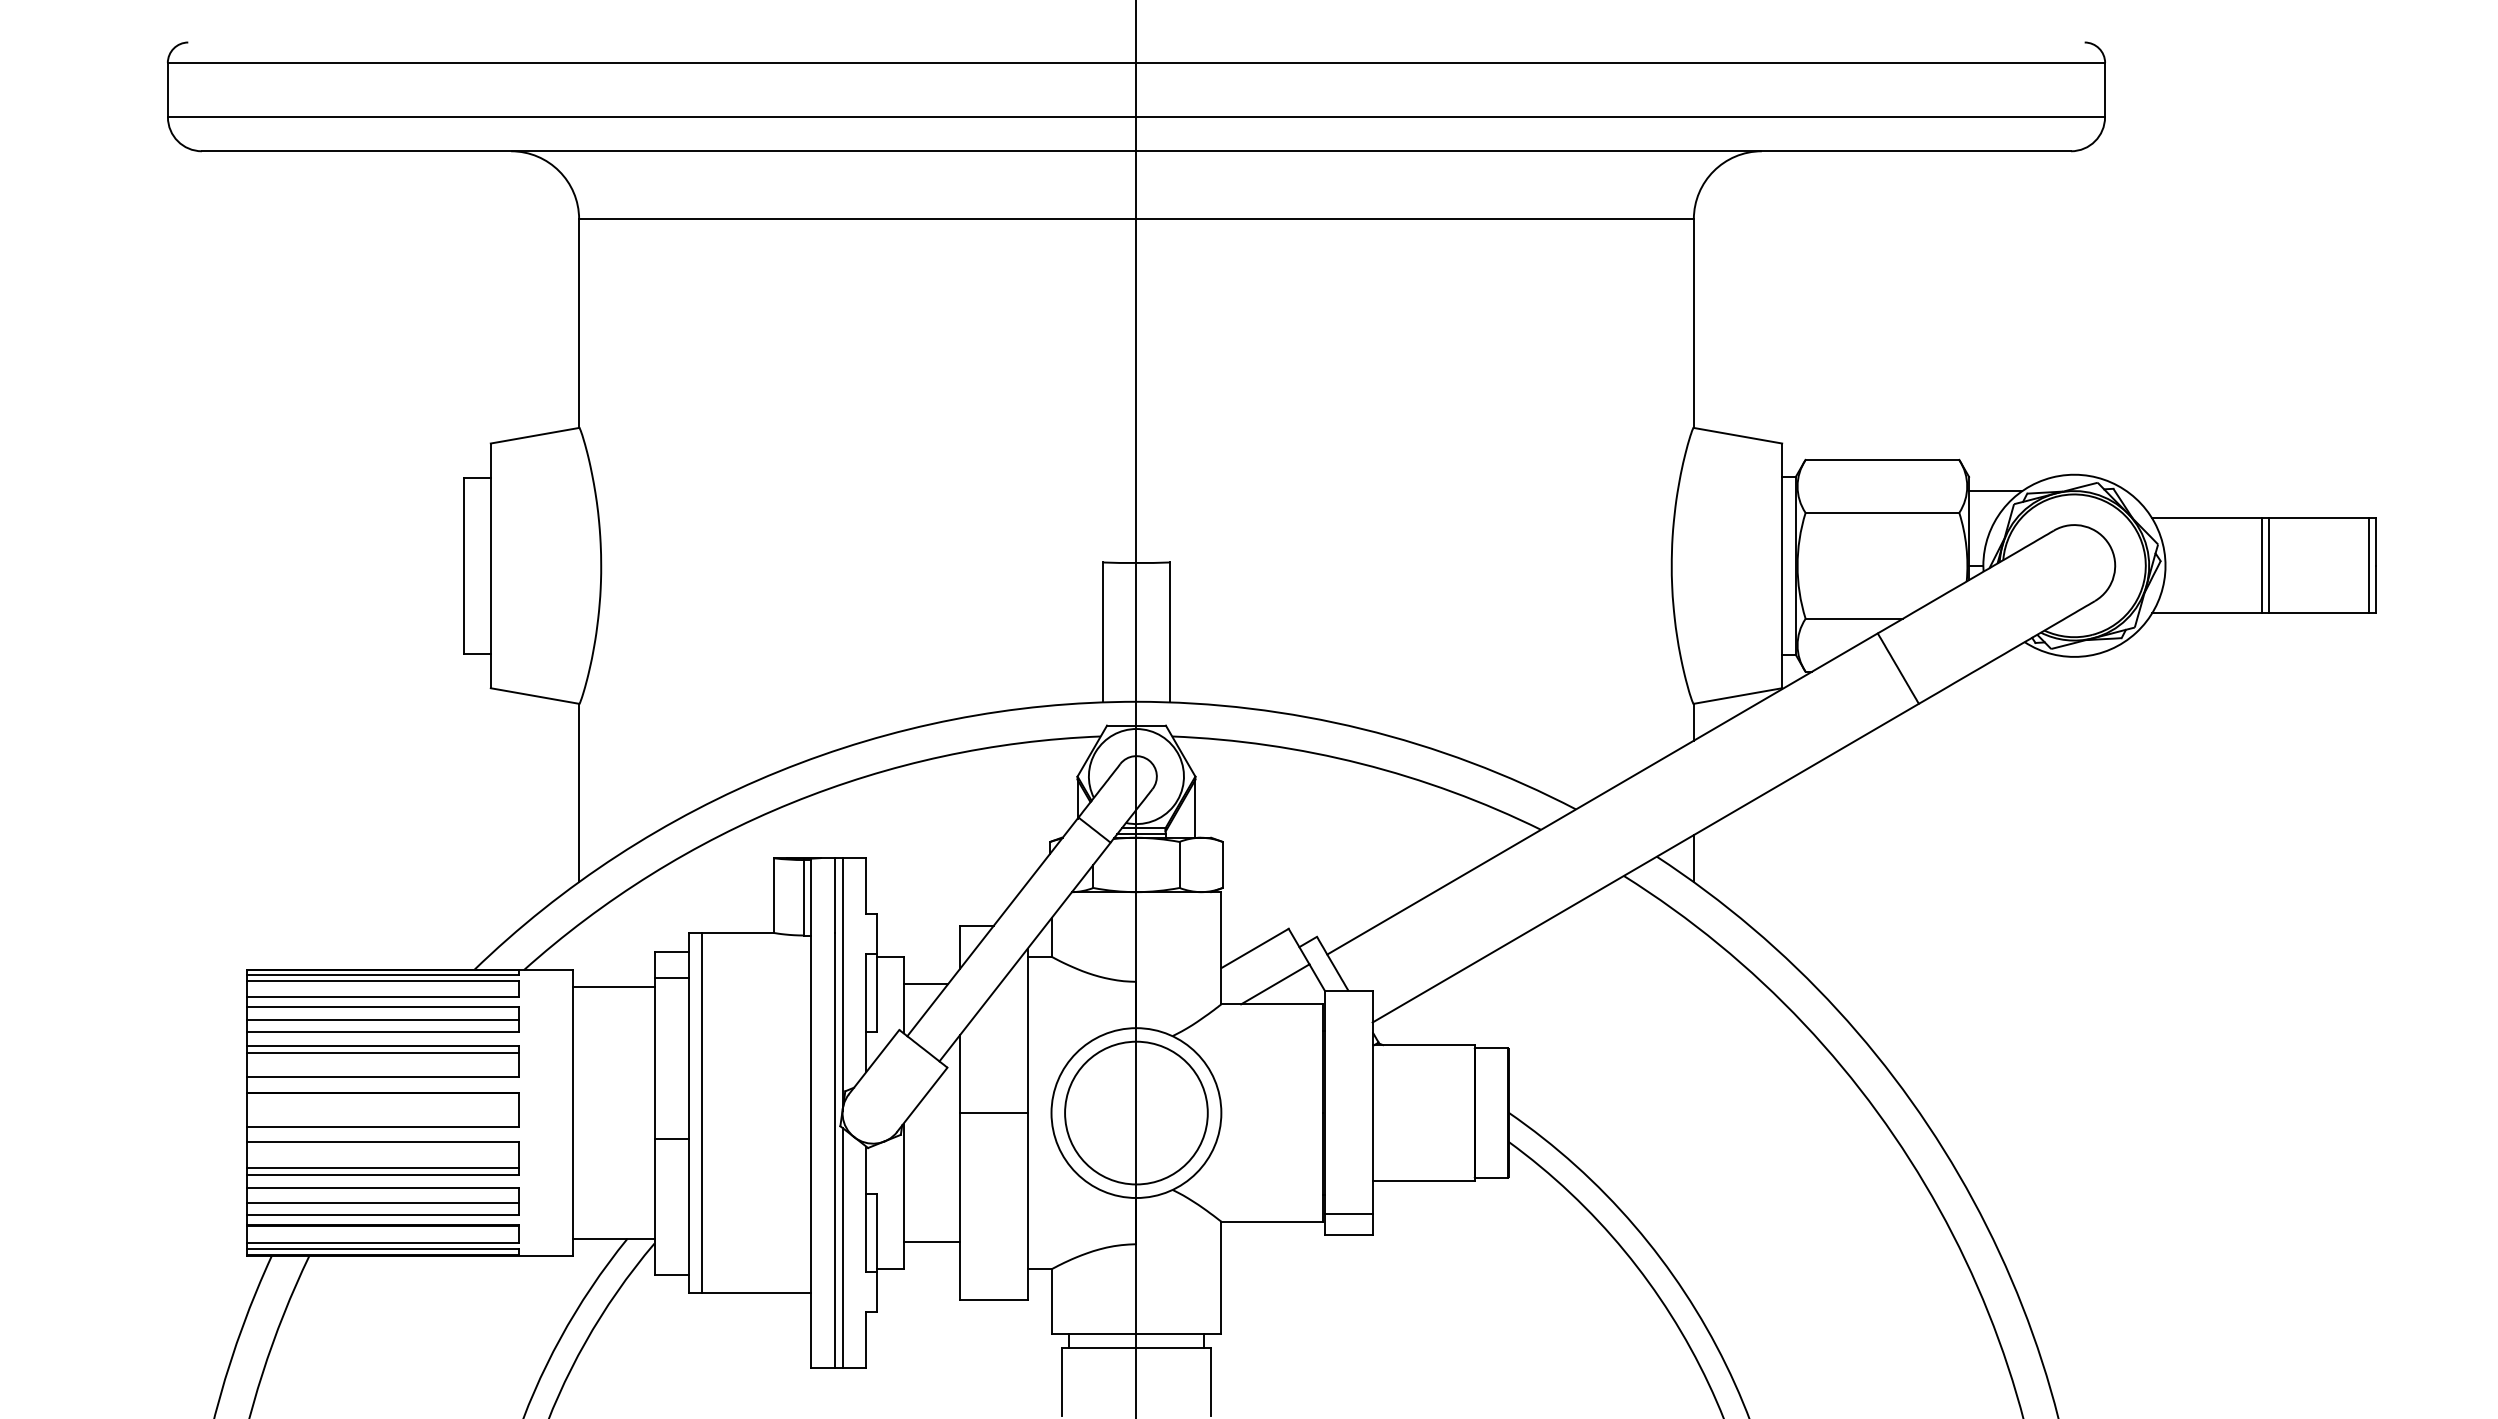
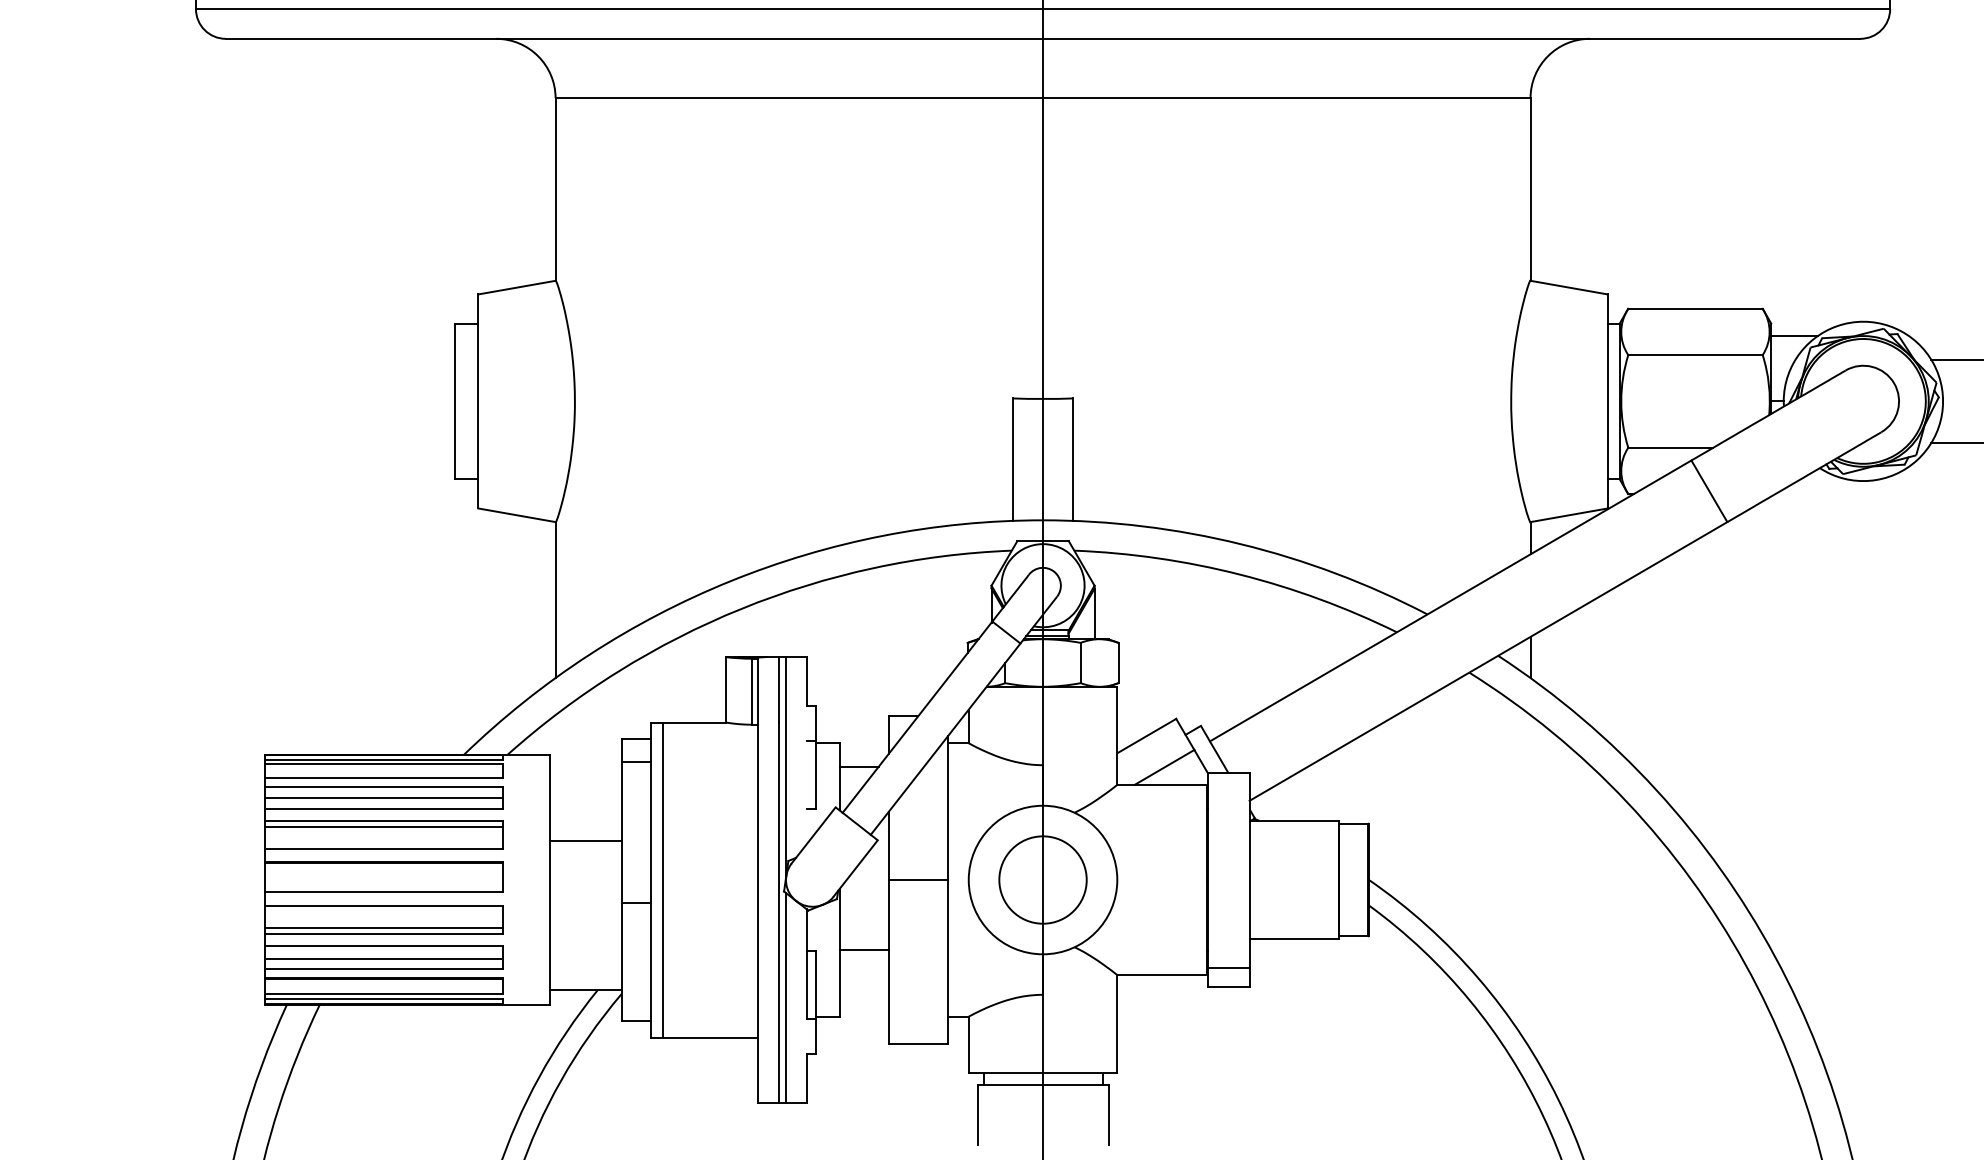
line: (613, 987) -> (585, 841), moved
line: (866, 1012) -> (806, 792), removed
circle: (1136, 1112) -> (1043, 879), size x0.7
line: (931, 1242) -> (863, 950), moved

